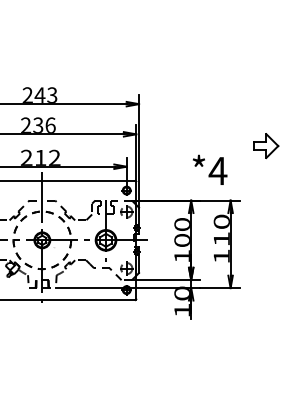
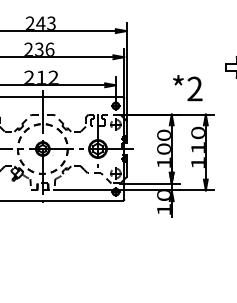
text: (217, 170) -> (194, 88), *4 -> *2

